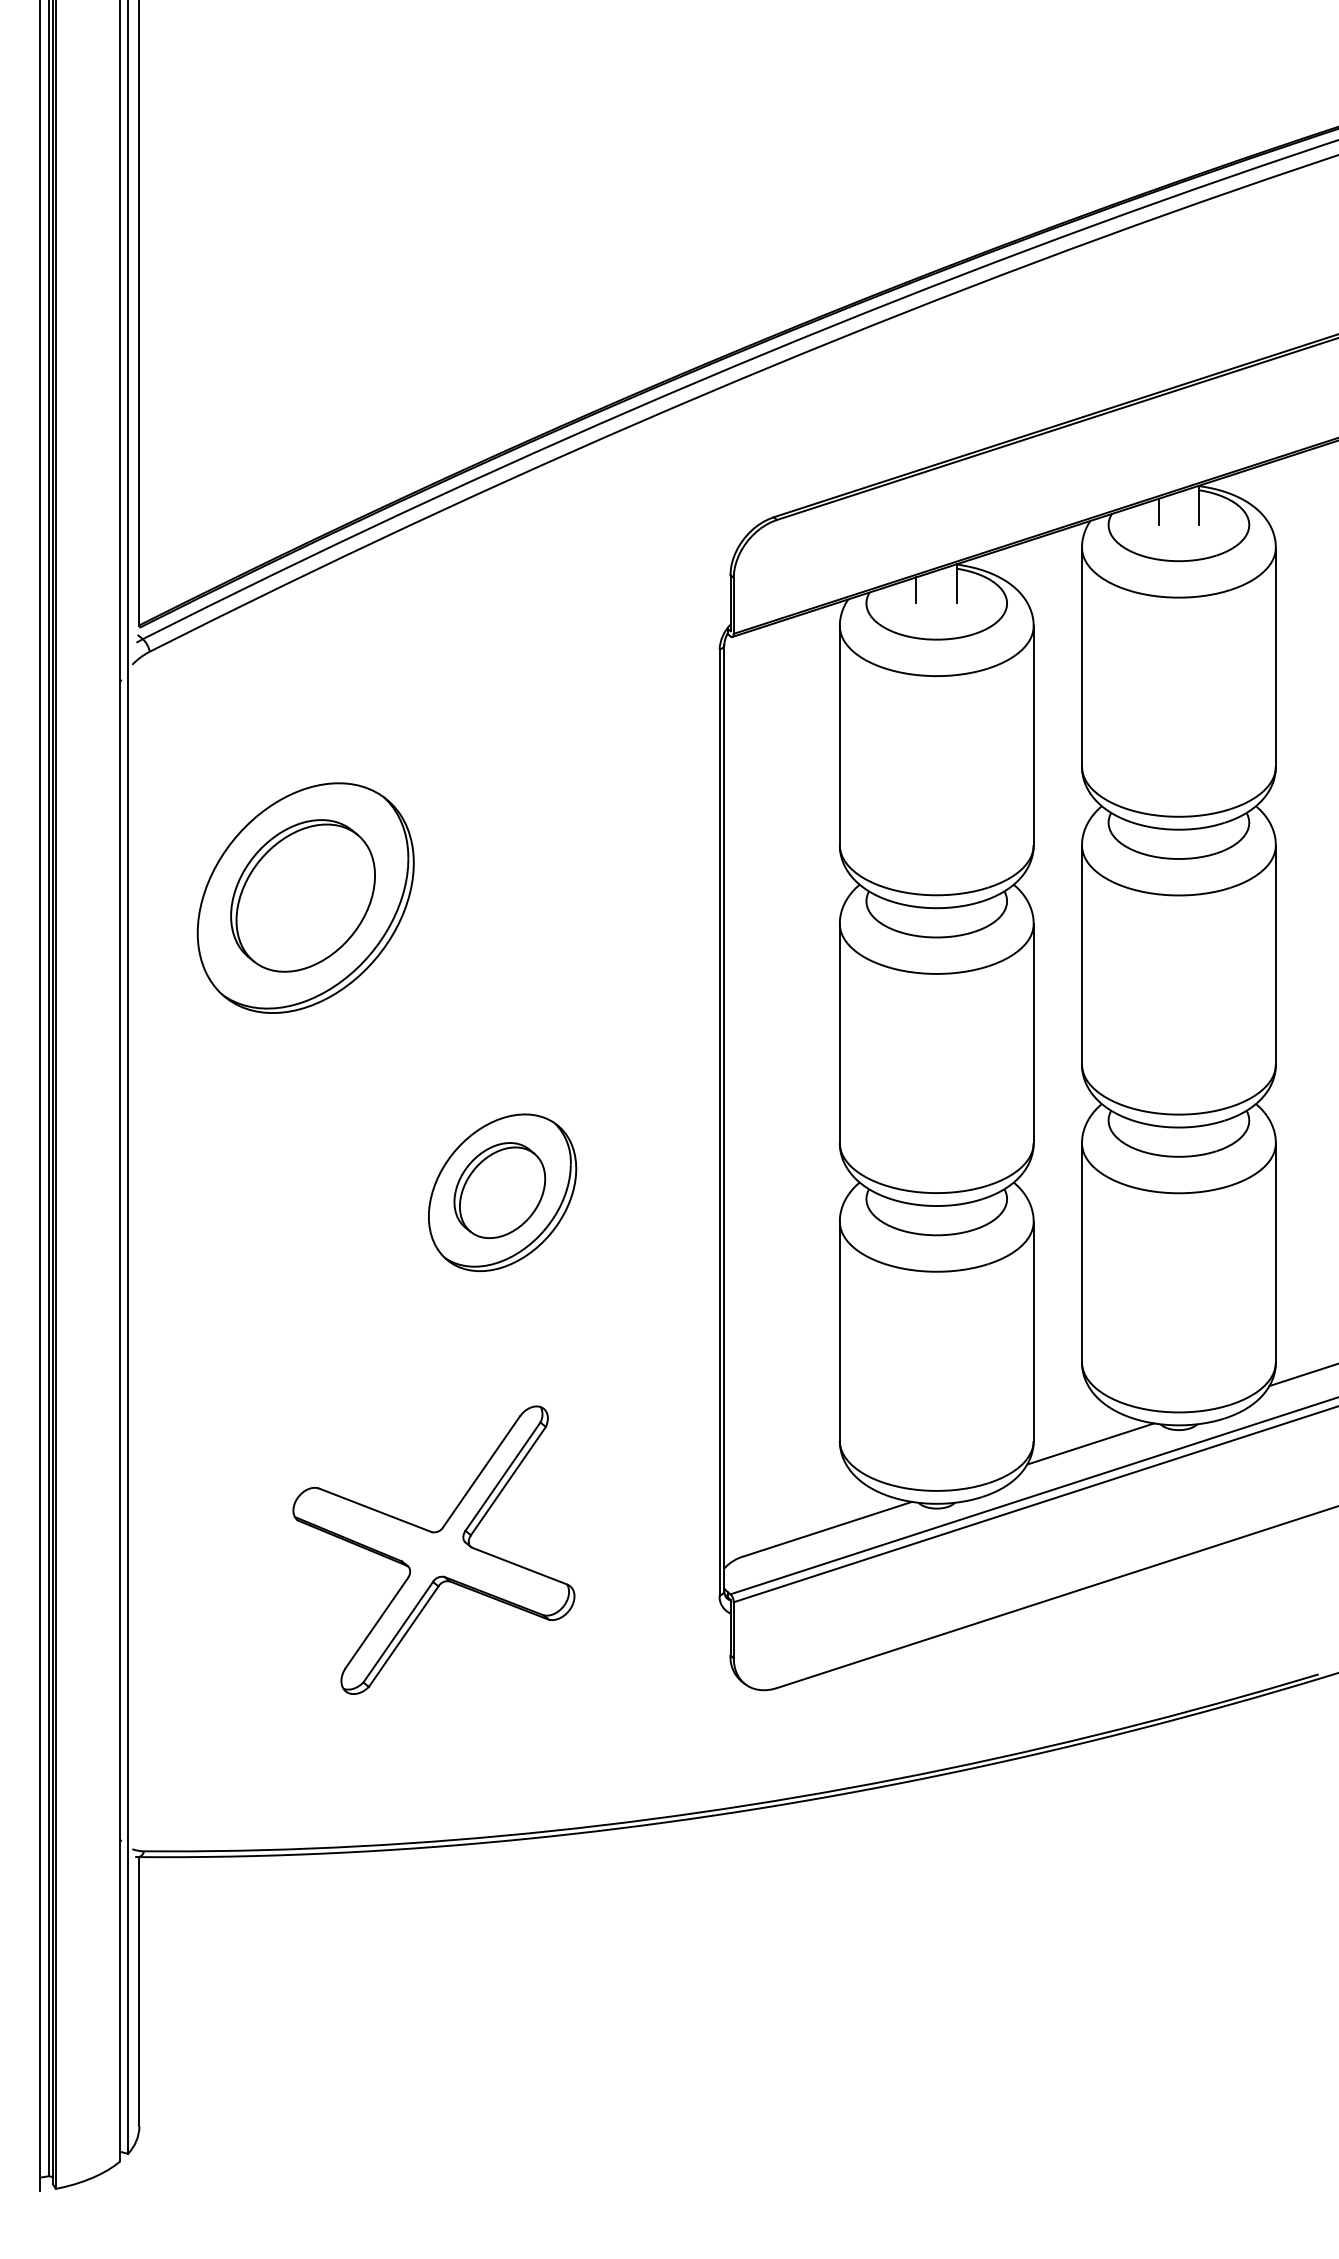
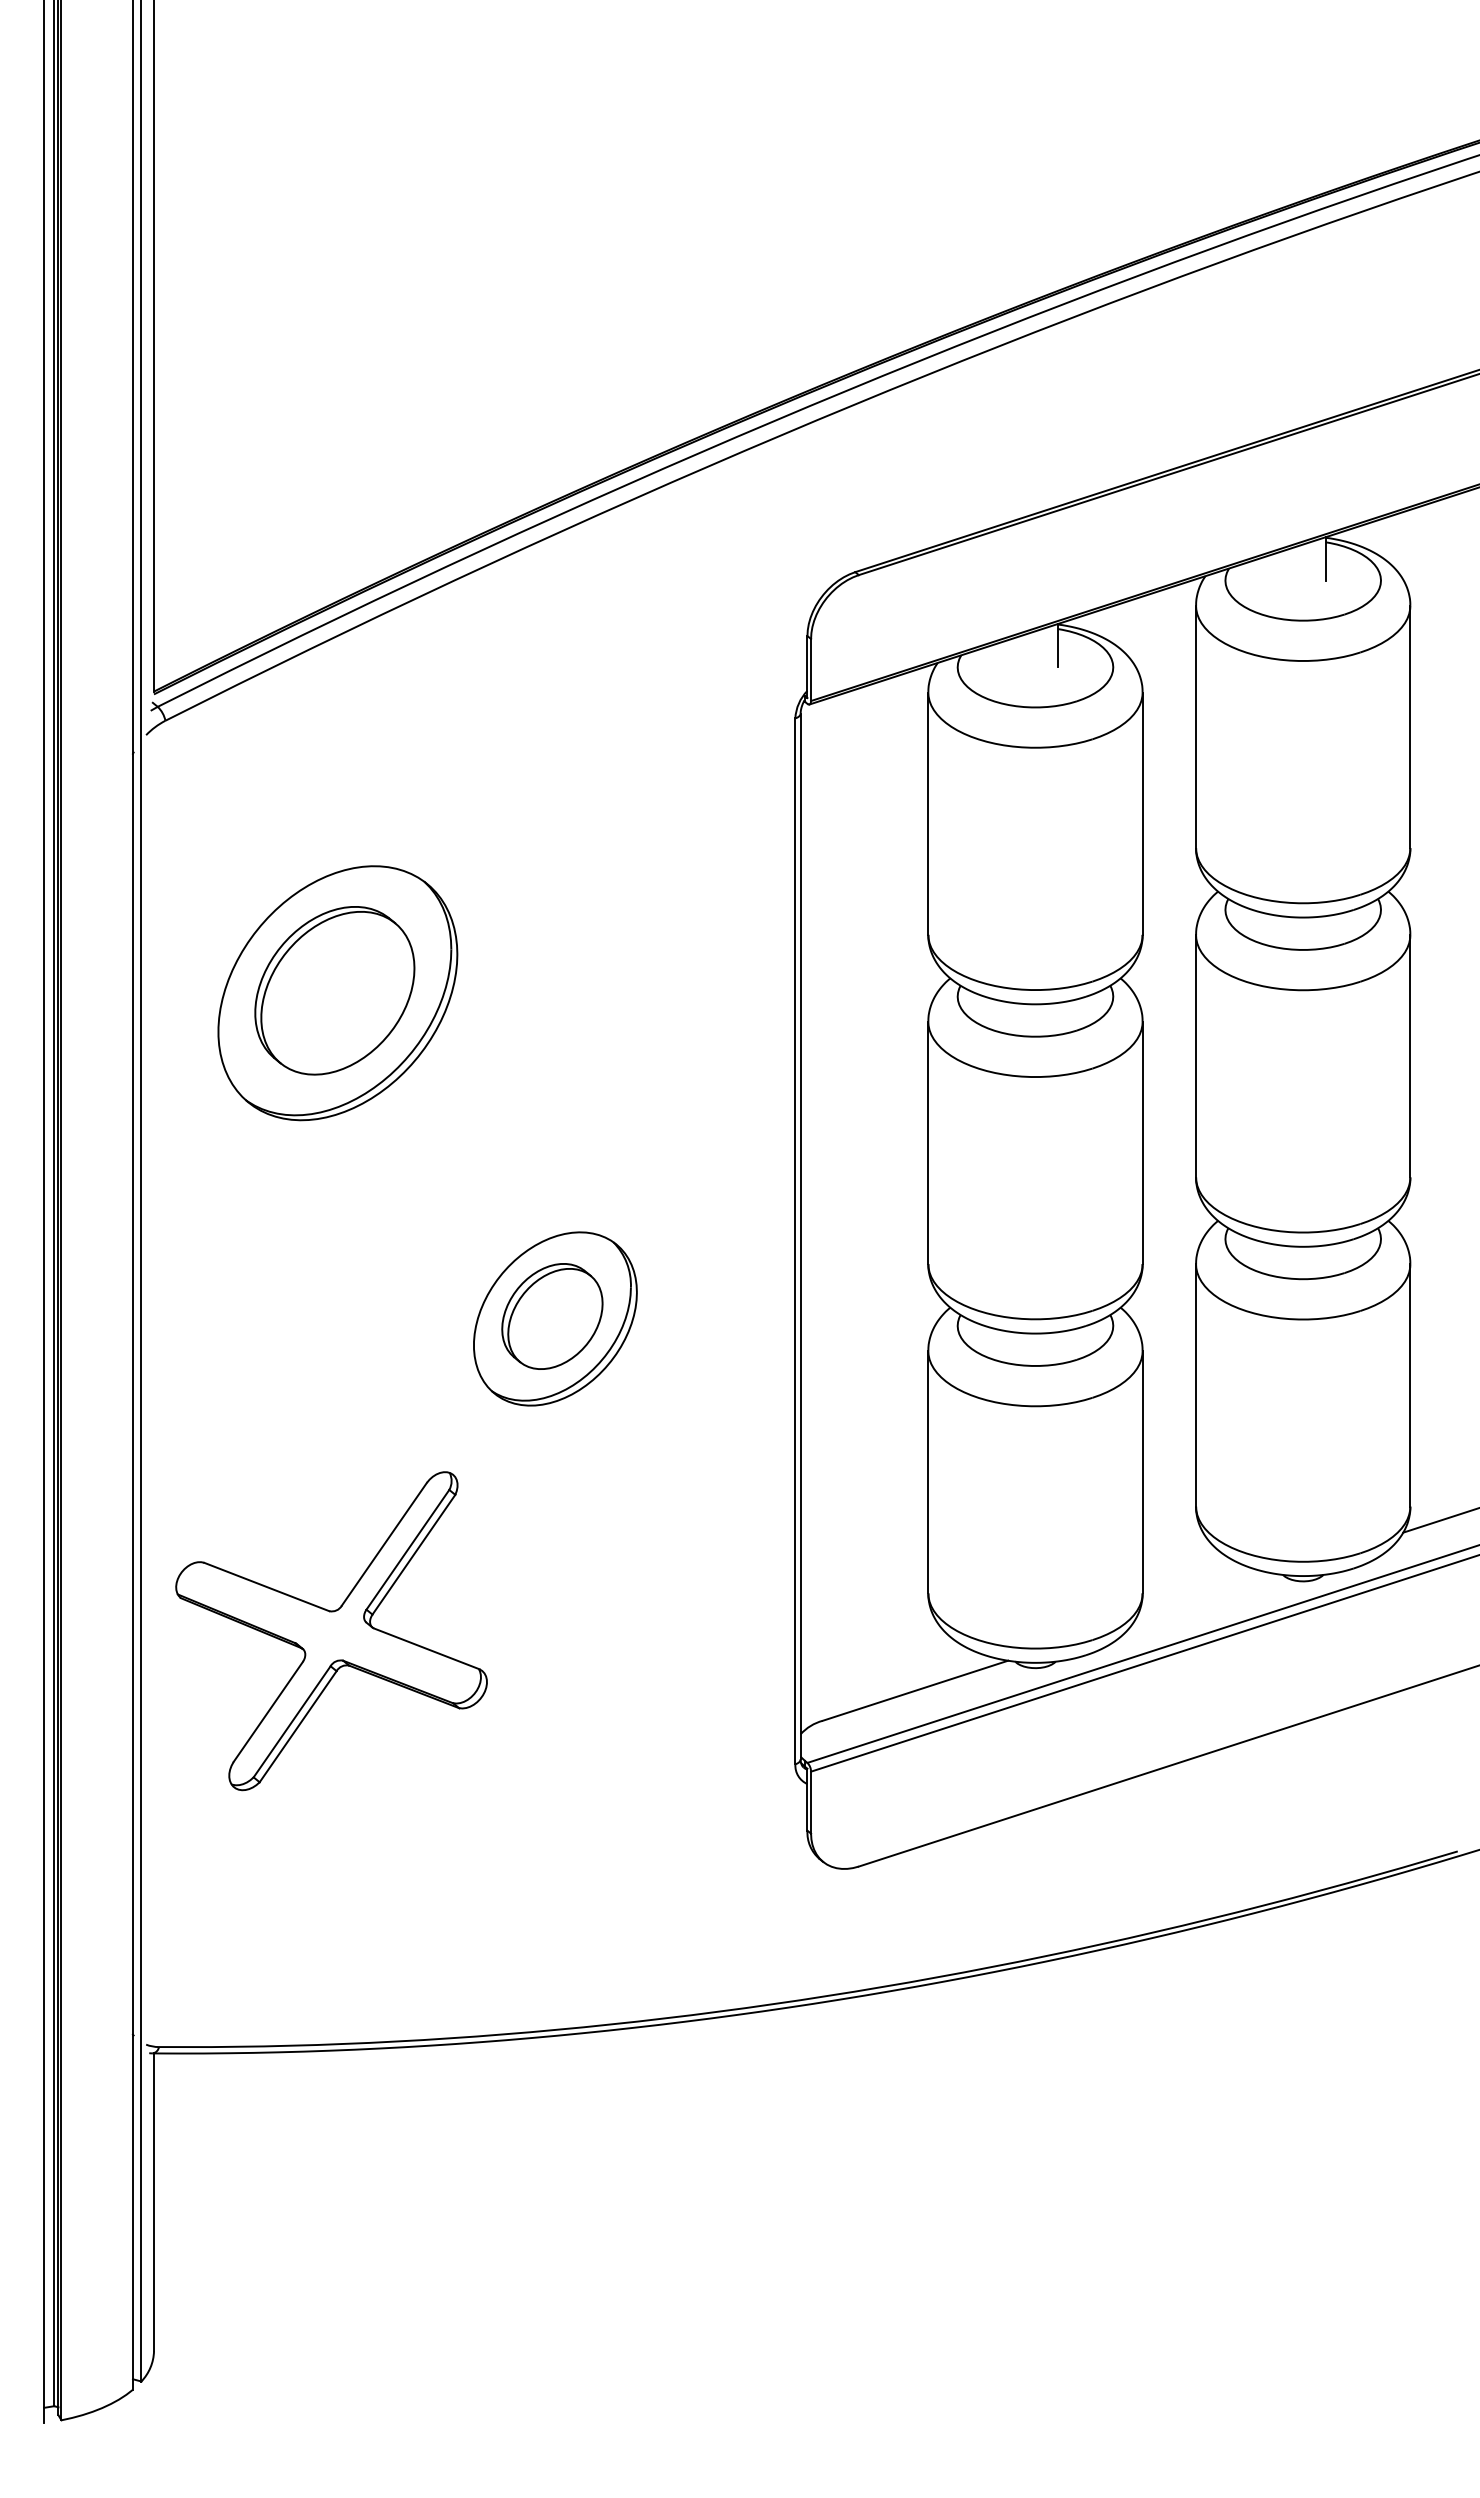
line: (1158, 511) -> (1280, 565), removed
line: (915, 589) -> (1012, 652), removed
line: (1090, 1443) -> (1205, 1596), removed
part: (433, 1550) -> (331, 1631), moved

